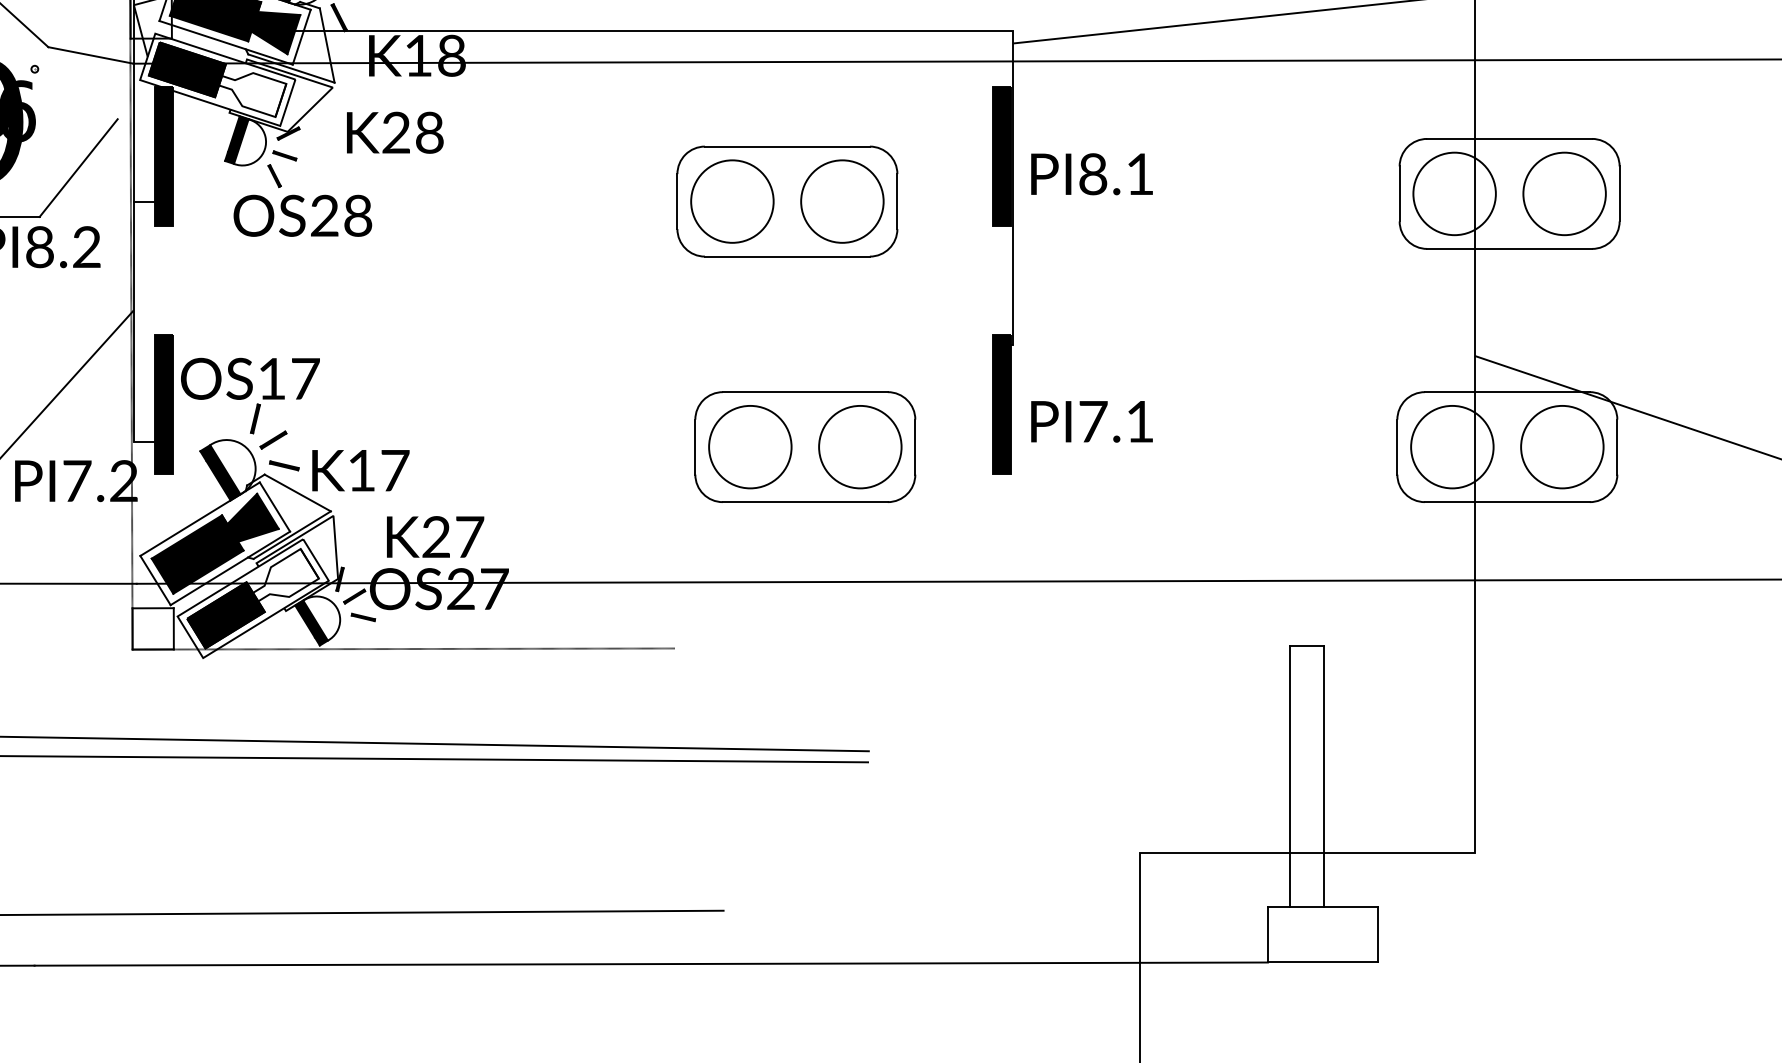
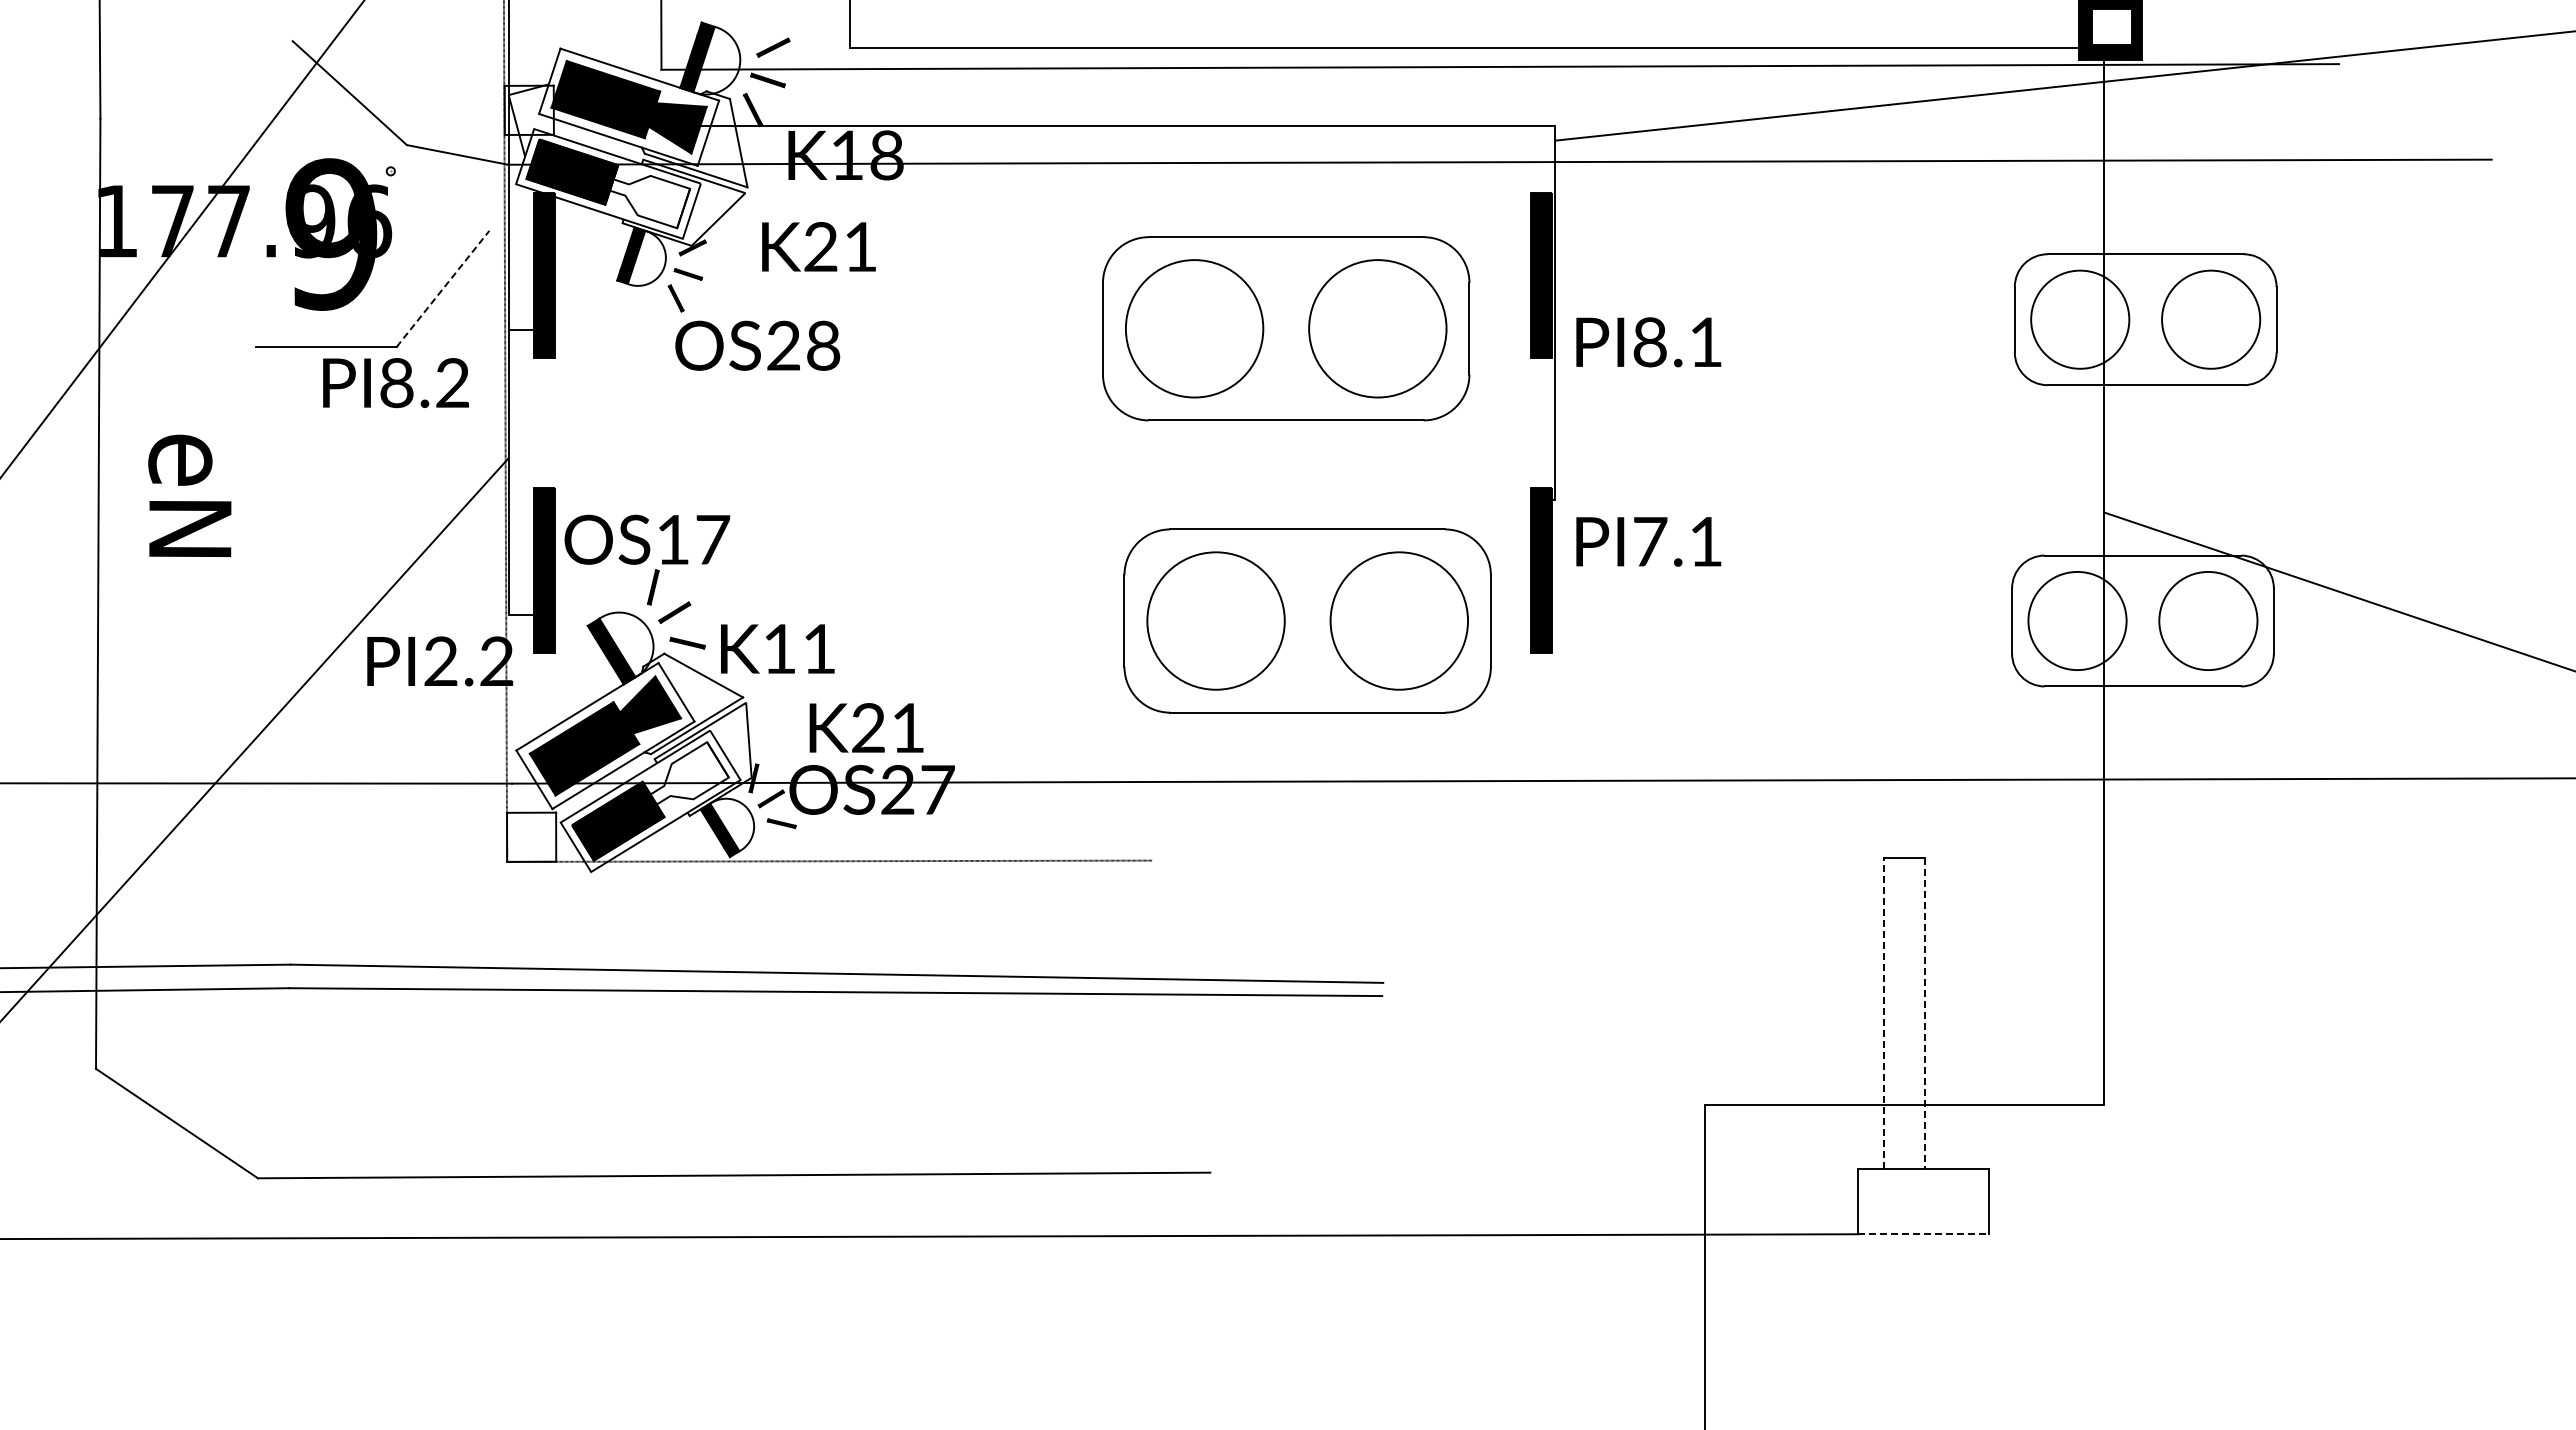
text: (429, 132) -> (860, 246), K28 -> K21
line: (79, 167) -> (443, 288), solid -> dashed
text: (1091, 174) -> (1648, 342), moved
part: (787, 201) -> (1286, 328), size x1.4
text: (302, 215) -> (757, 345), moved
text: (1091, 421) -> (1648, 541), moved
part: (805, 446) -> (1307, 620), size x1.4
text: (395, 470) -> (819, 648), K17 -> K11
text: (77, 480) -> (441, 660), PI7.2 -> PI2.2
text: (469, 536) -> (908, 727), K27 -> K21
line: (1289, 776) -> (1883, 1012), solid -> dashed
line: (1323, 776) -> (1924, 1013), solid -> dashed
line: (1322, 962) -> (1923, 1234), solid -> dashed

